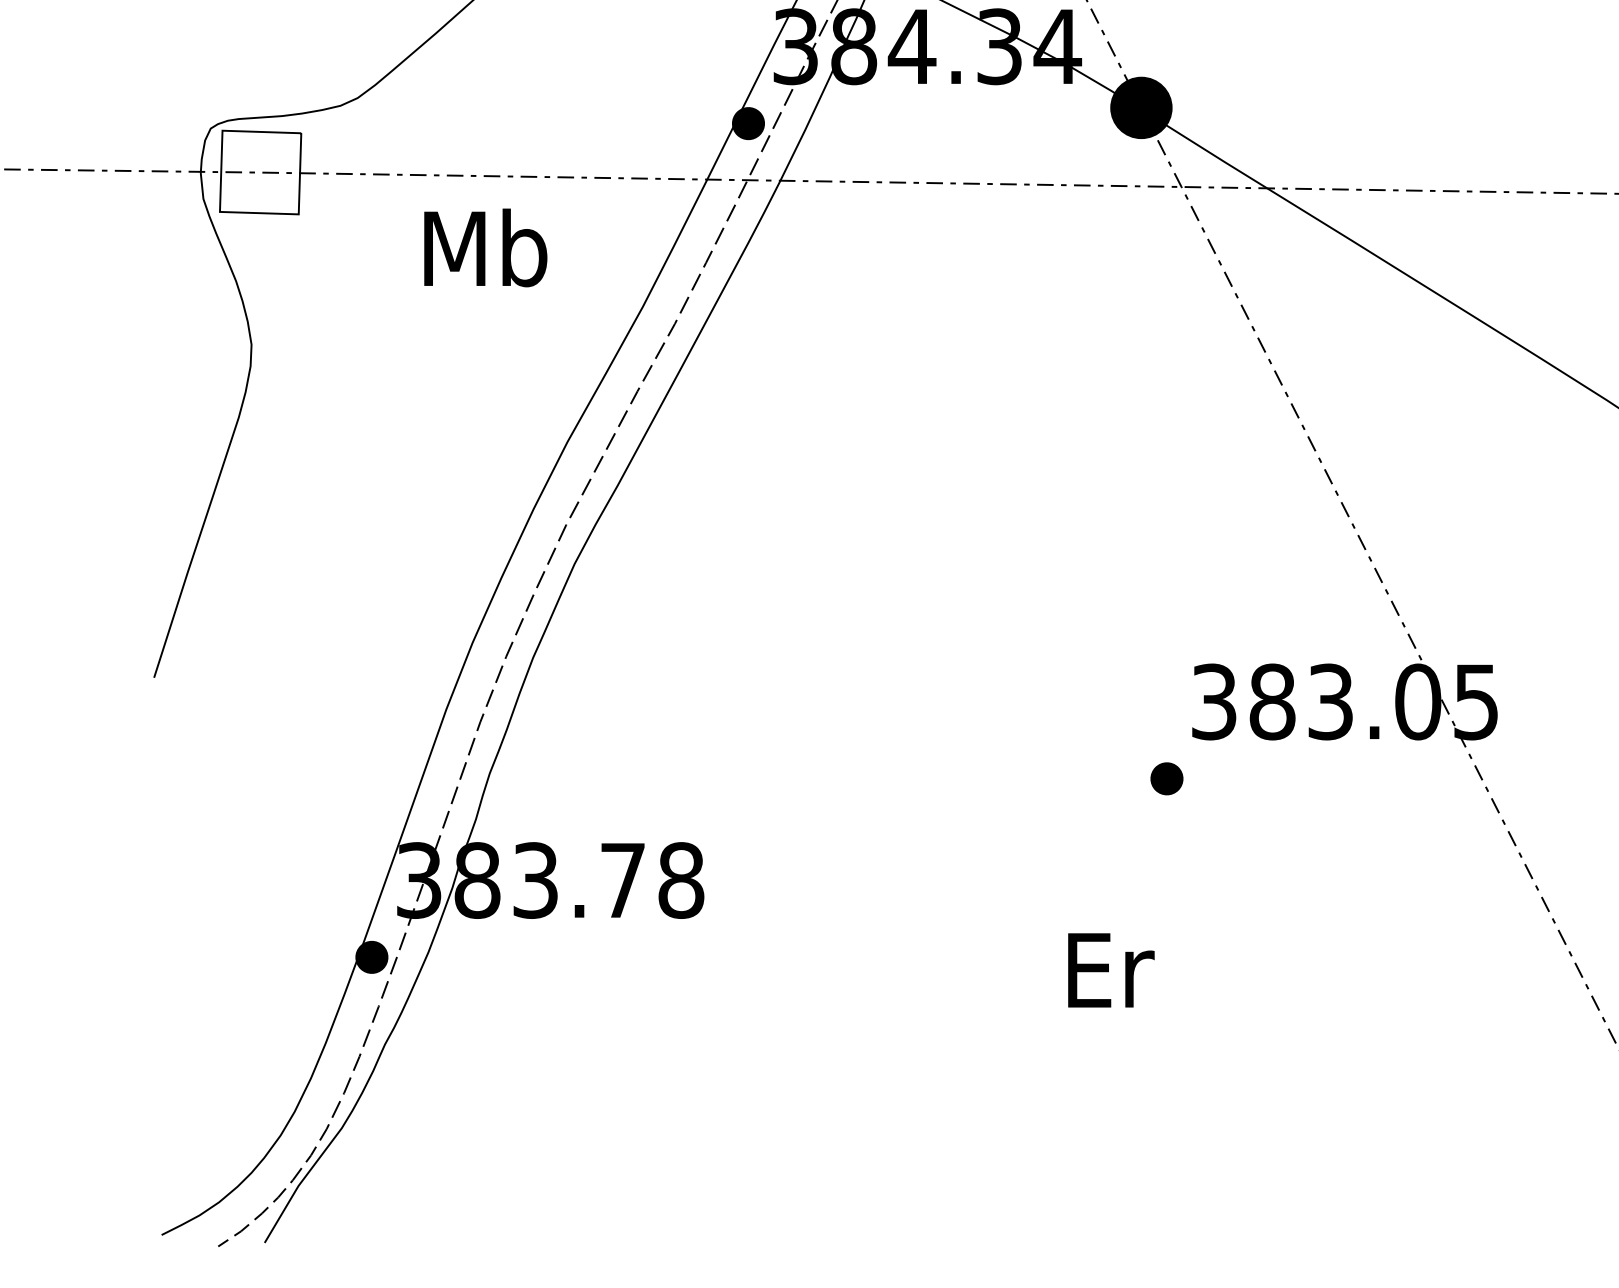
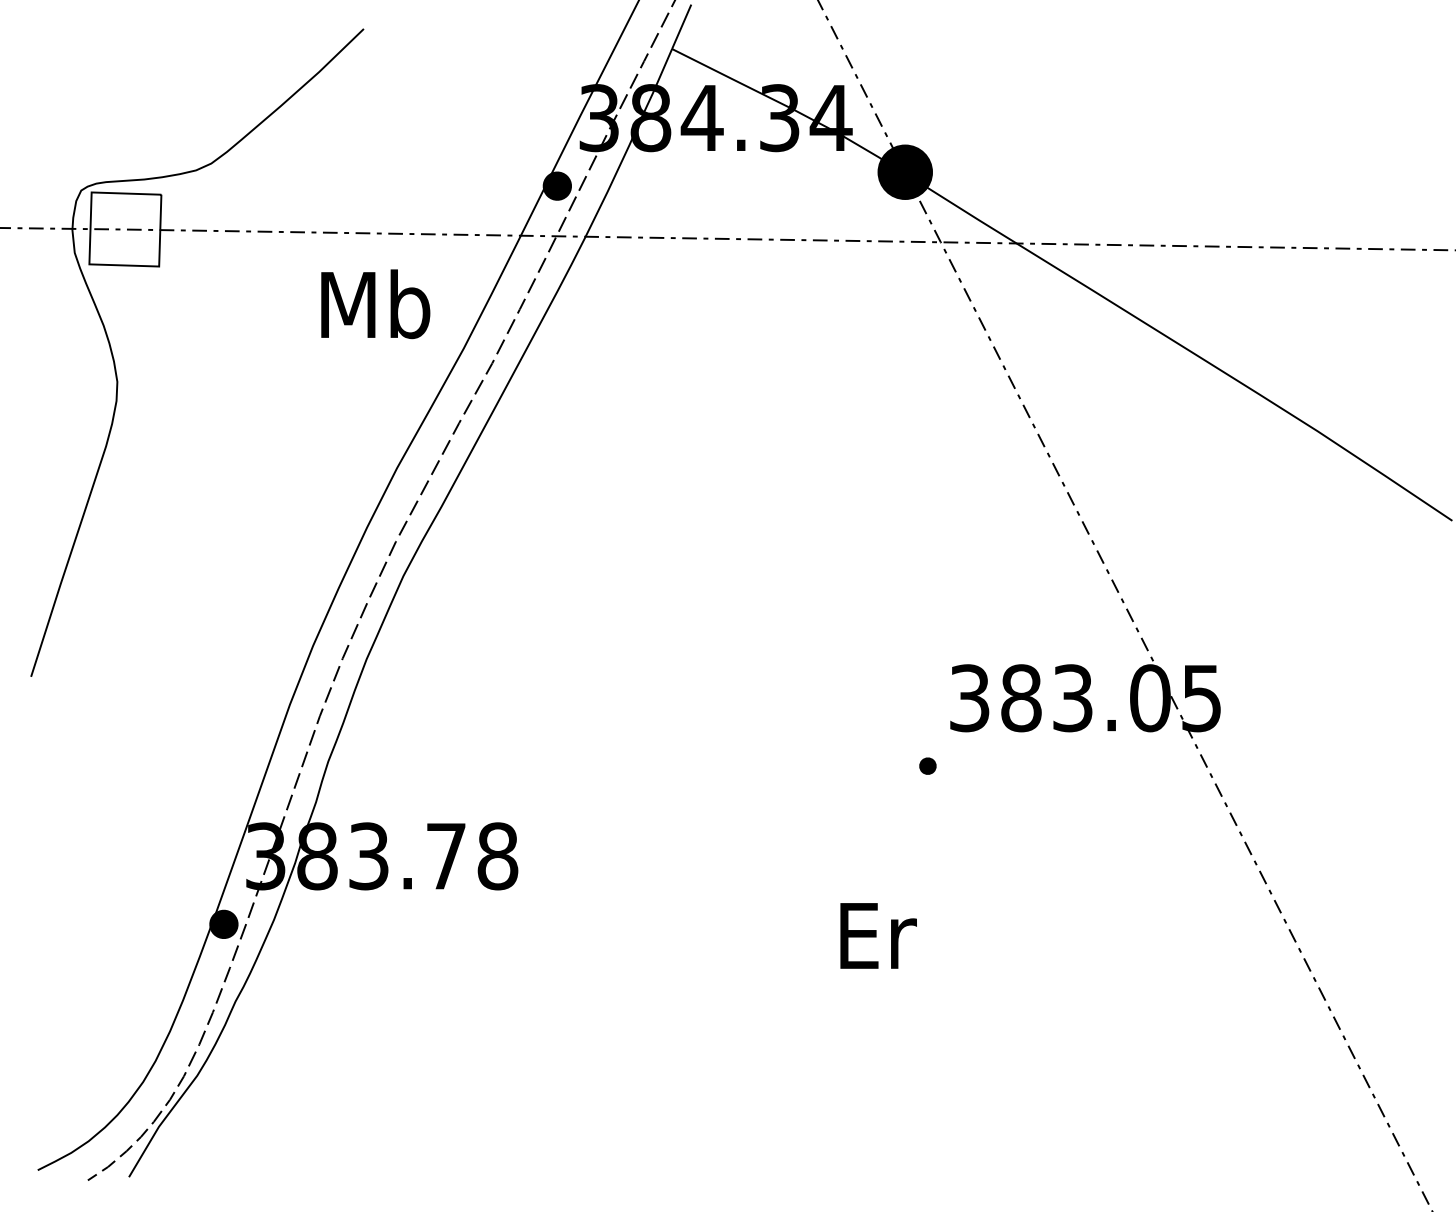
text: (485, 248) -> (375, 304), moved
part: (1166, 777) -> (927, 765), size x0.6

